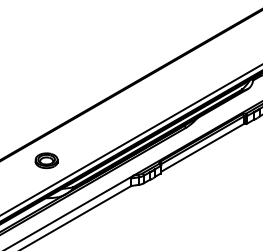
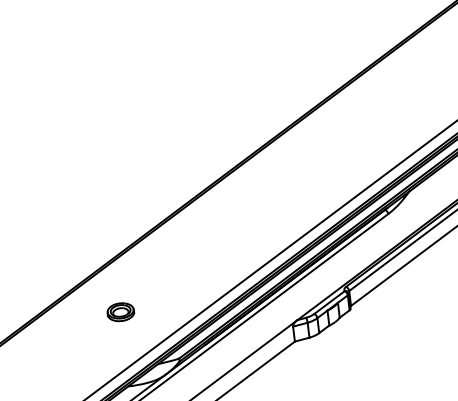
part: (46, 160) -> (120, 311), size x0.6

